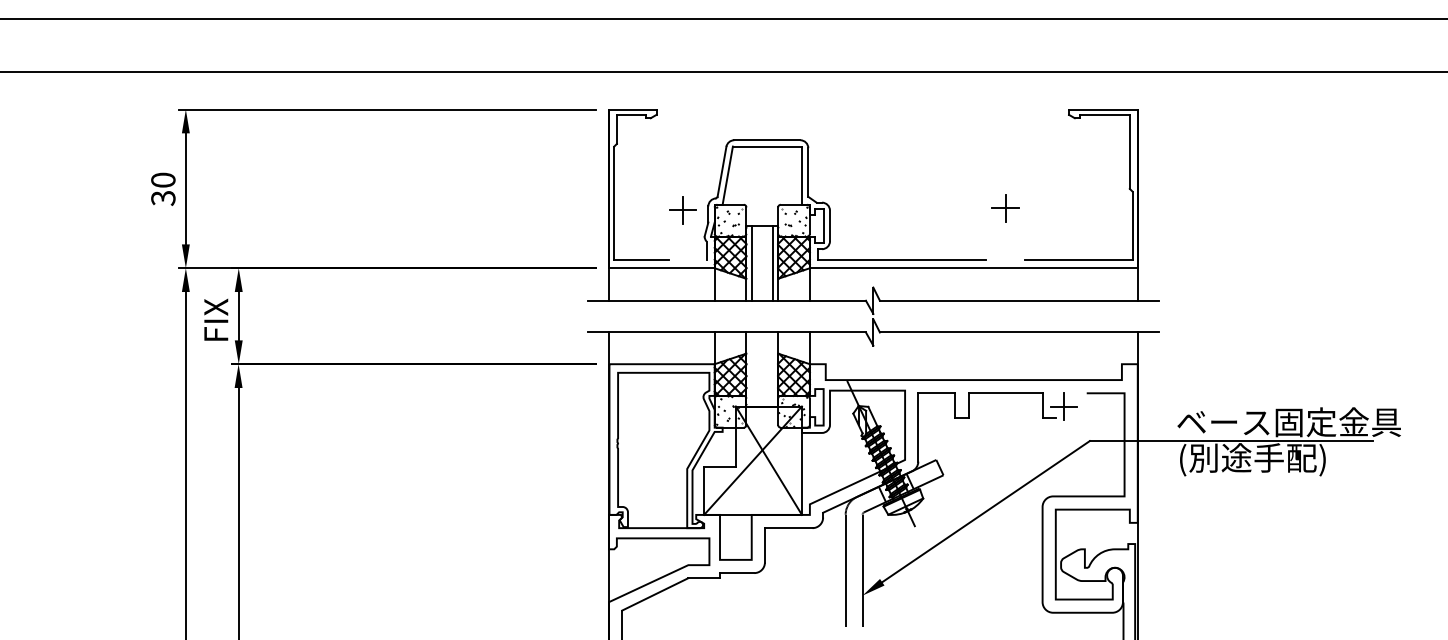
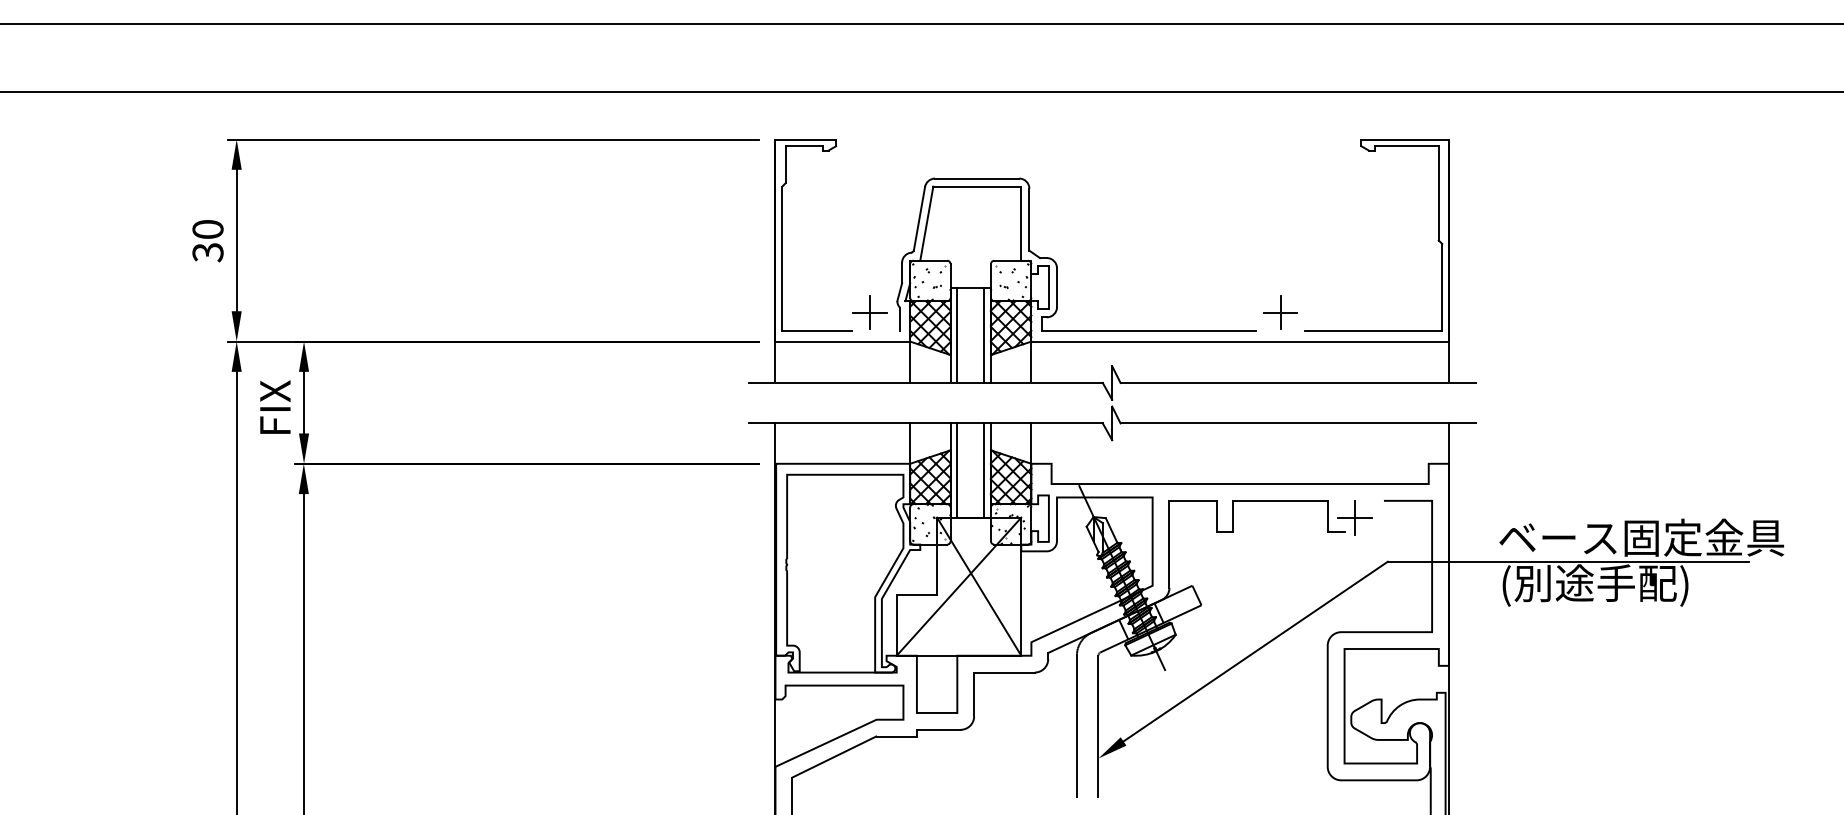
part: (1005, 208) -> (1280, 312), moved
part: (682, 210) -> (869, 312), moved
line: (751, 369) -> (957, 470), added
line: (772, 369) -> (983, 470), added

